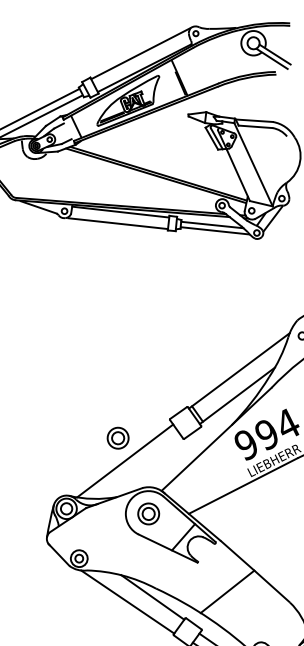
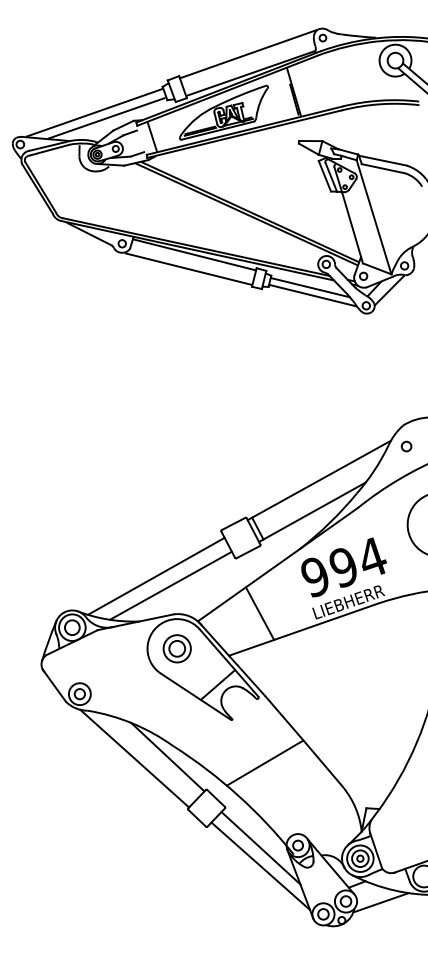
part: (117, 438) -> (150, 545), removed
line: (136, 466) -> (170, 585), added
line: (207, 478) -> (259, 613), added

